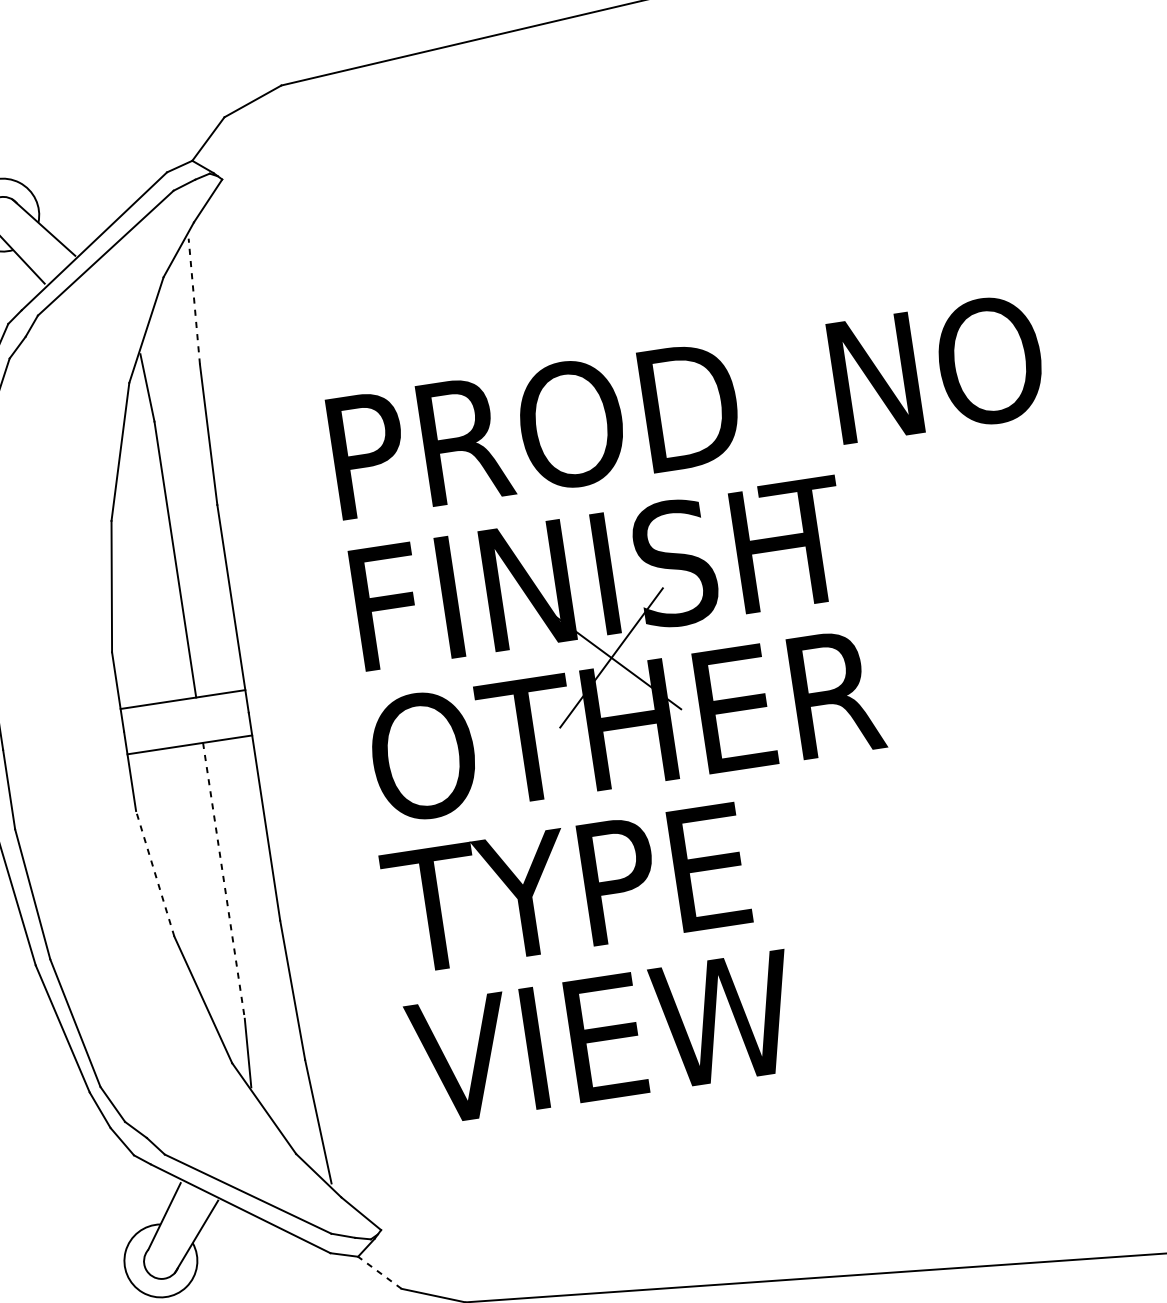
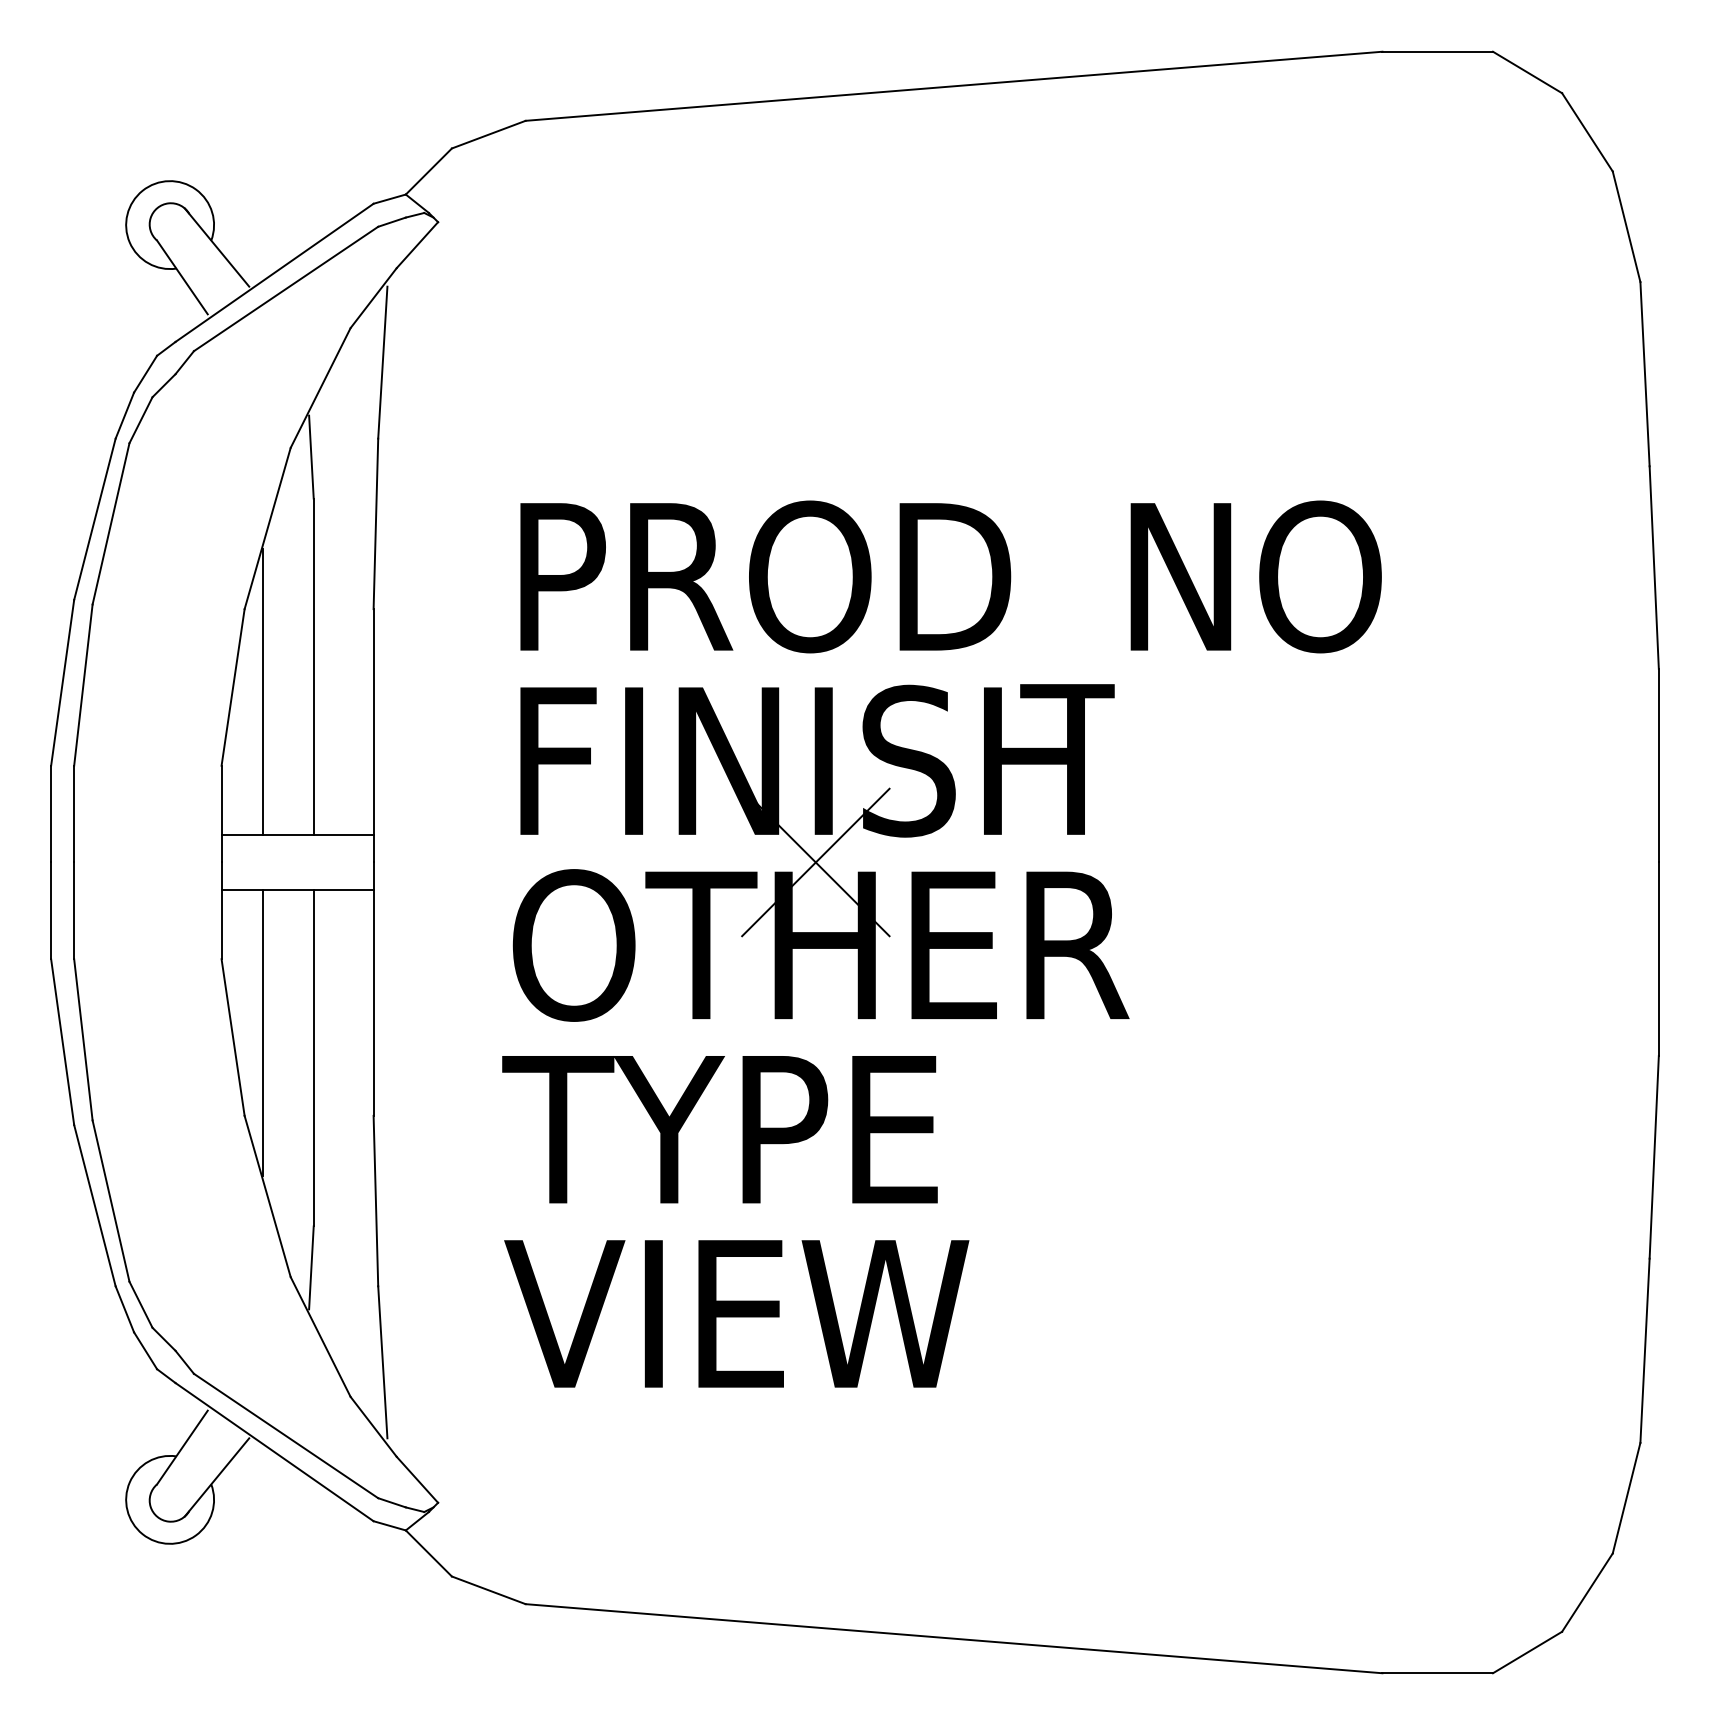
line: (194, 301) -> (382, 362), dashed -> solid
line: (137, 586) -> (263, 691), added
line: (179, 865) -> (263, 1032), added
line: (155, 873) -> (233, 1037), dashed -> solid
line: (223, 881) -> (313, 1058), dashed -> solid
line: (379, 1272) -> (428, 1553), dashed -> solid

